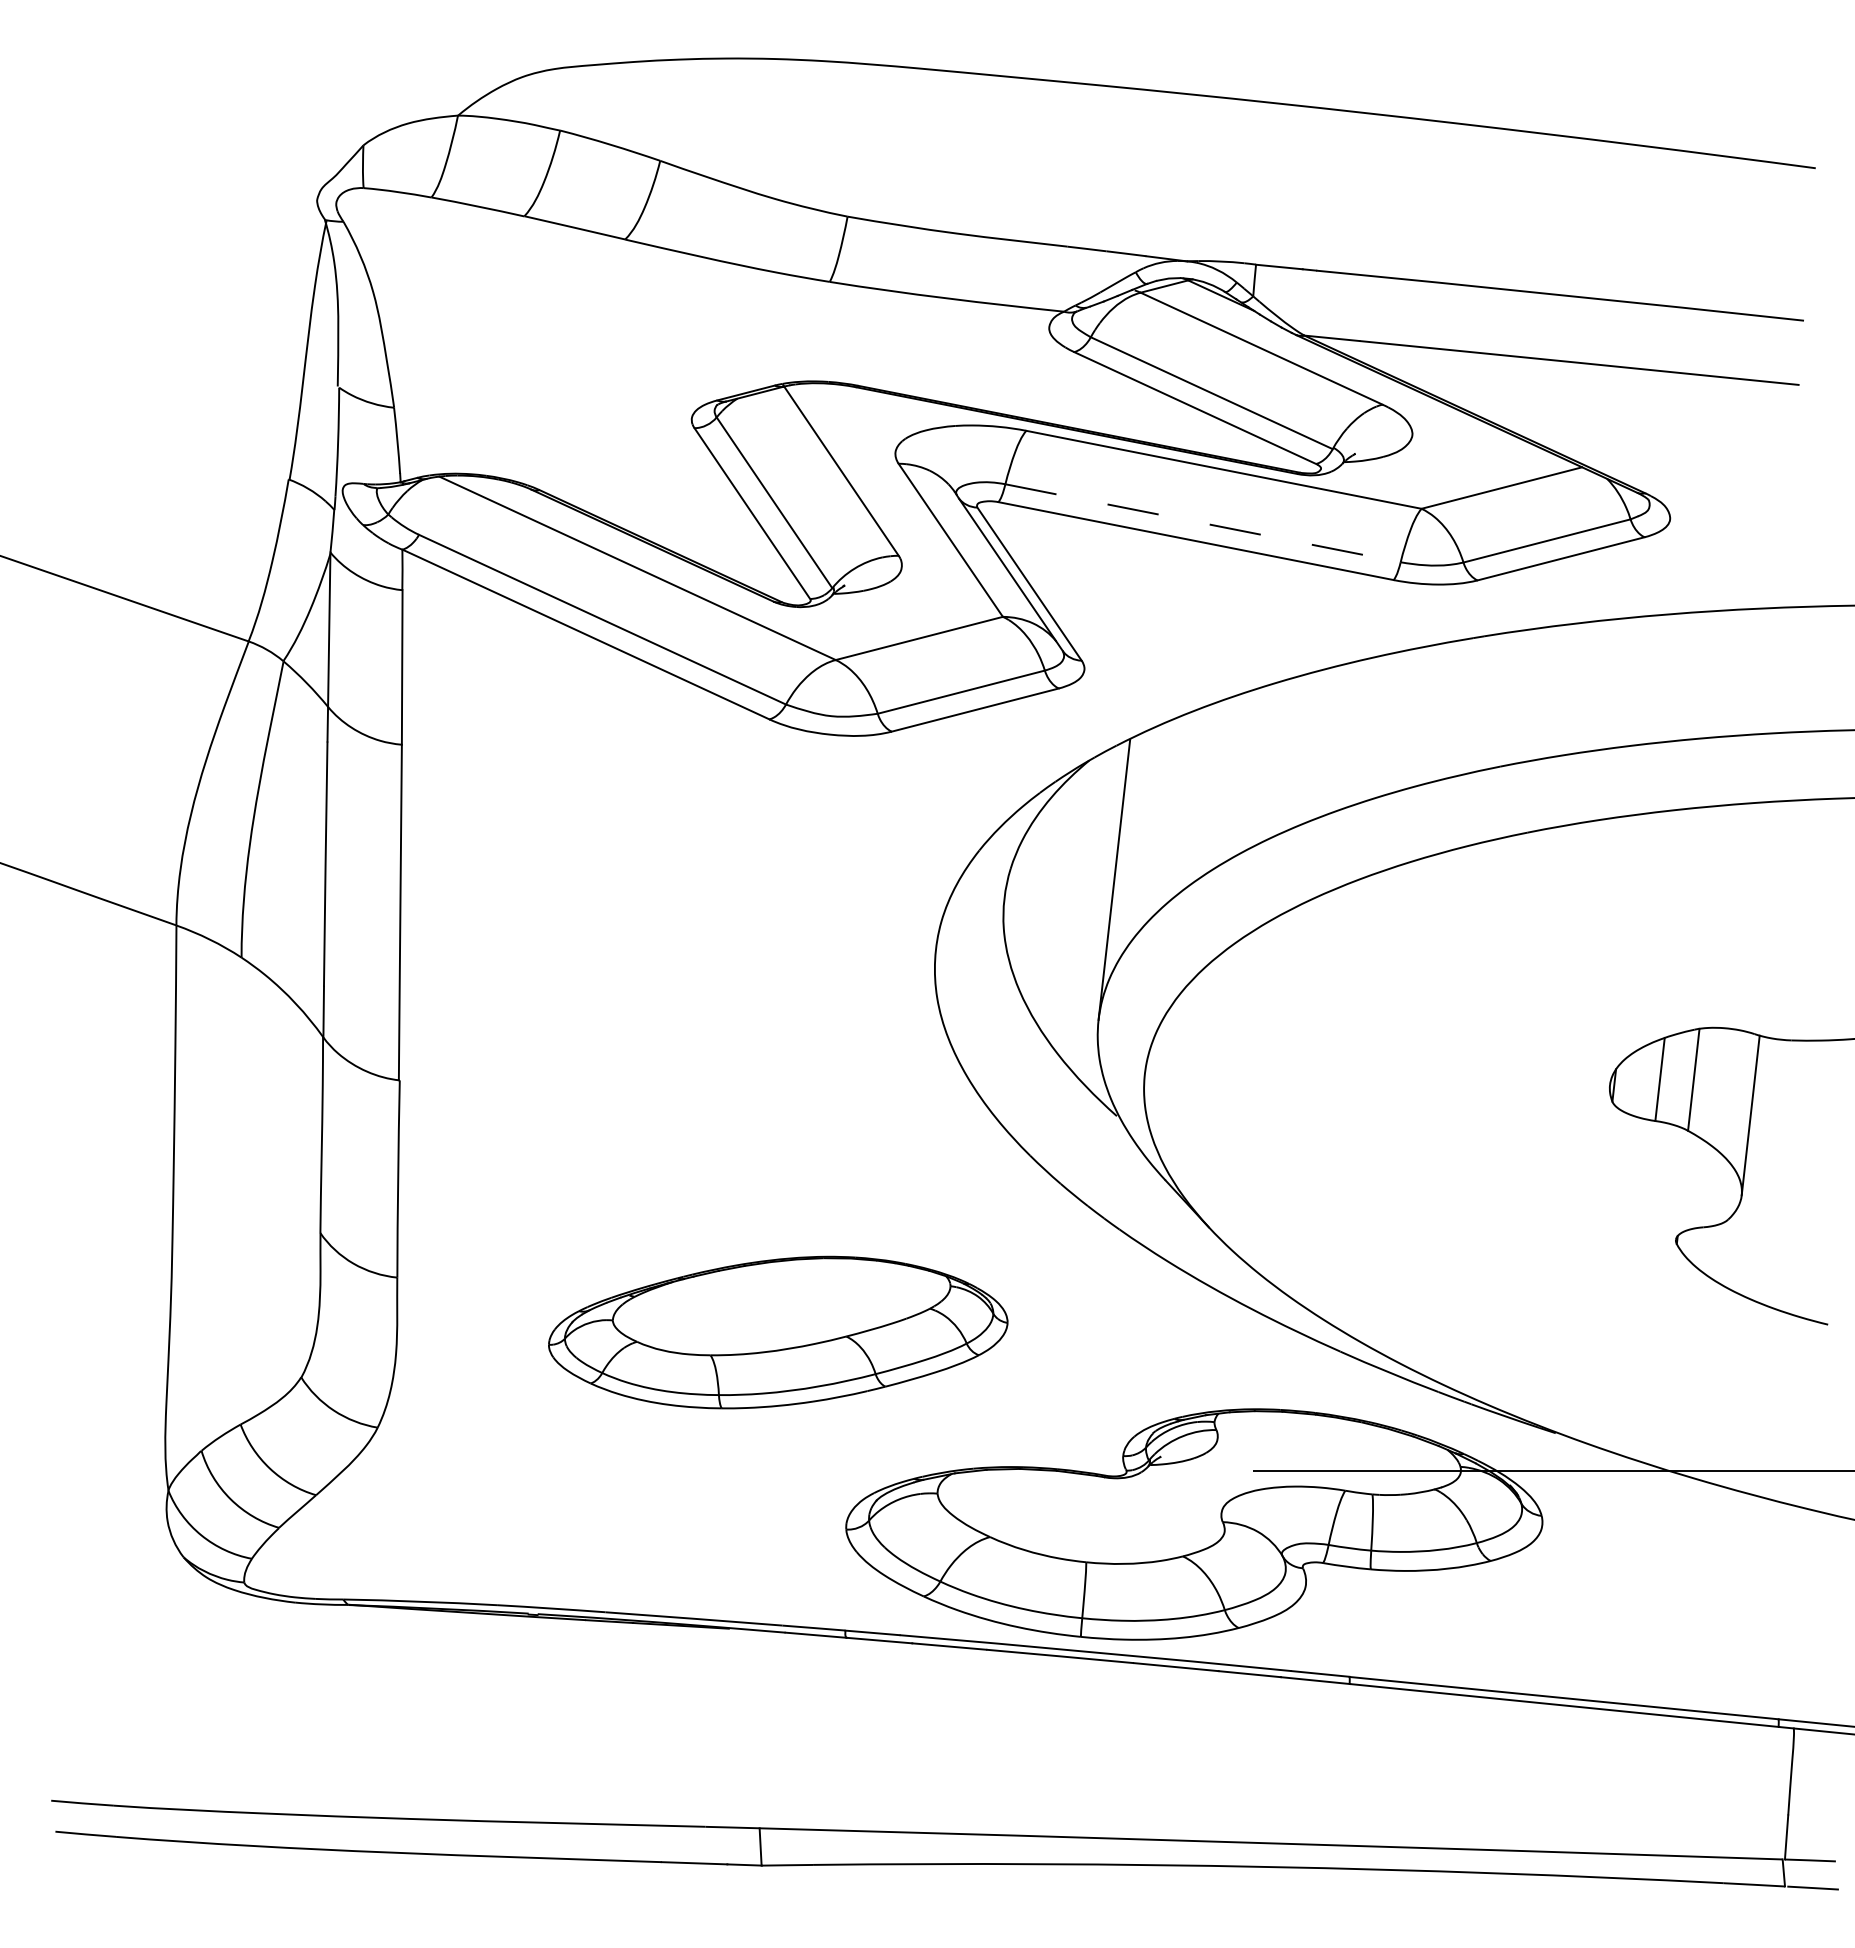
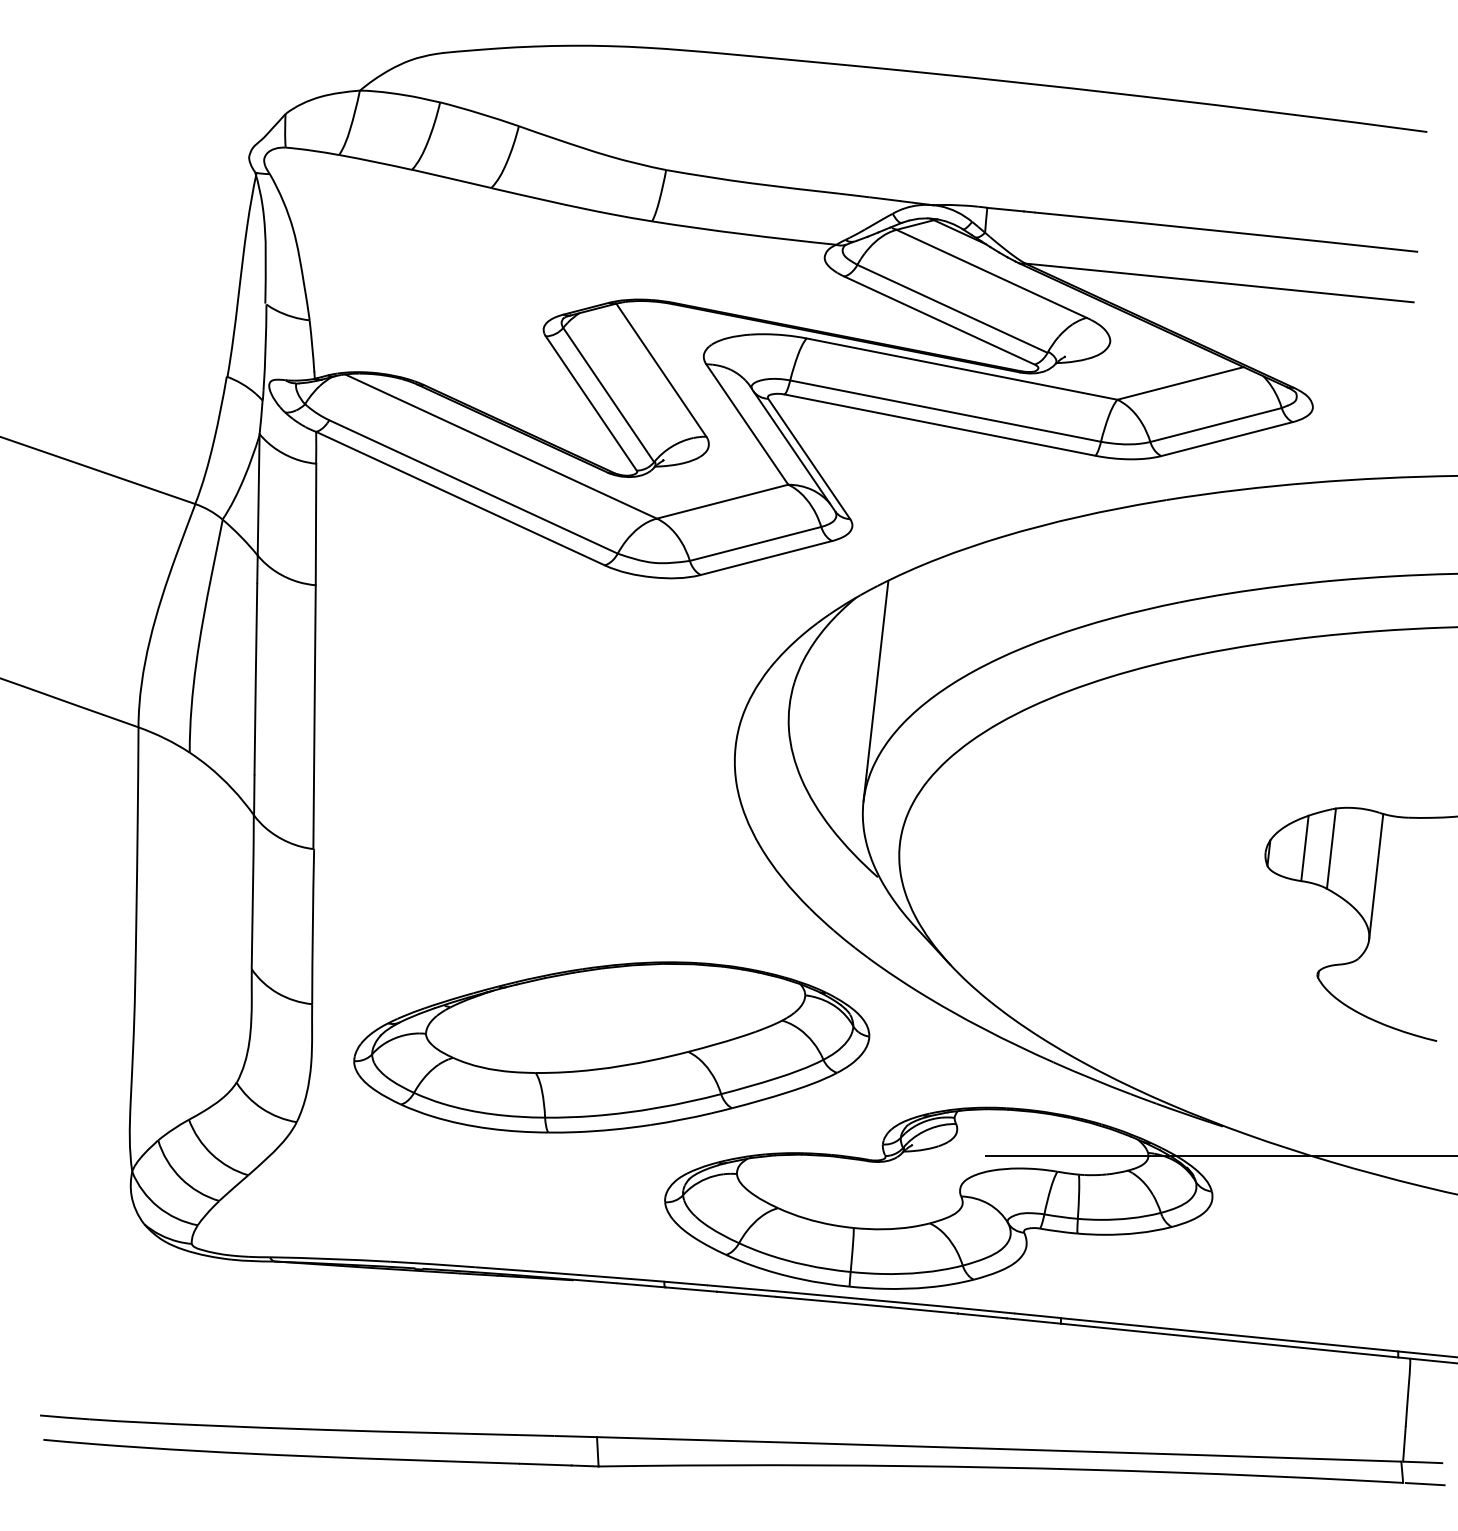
line: (1203, 523) -> (945, 411), dashed -> solid
part: (777, 1332) -> (611, 1047), size x1.43

